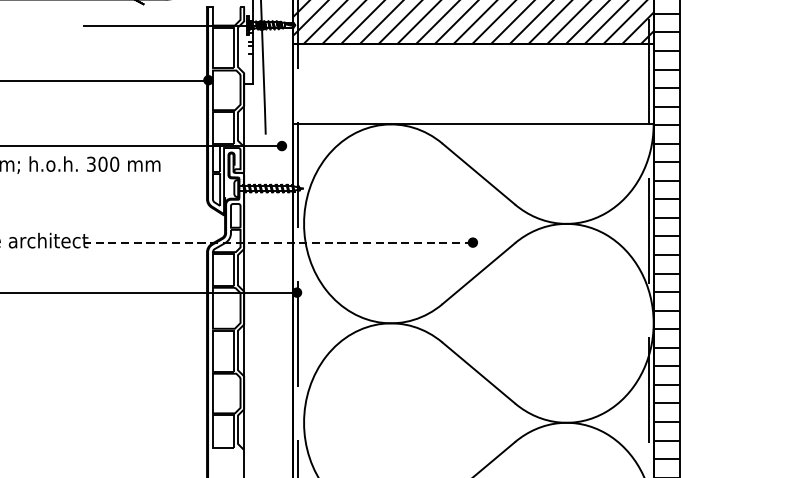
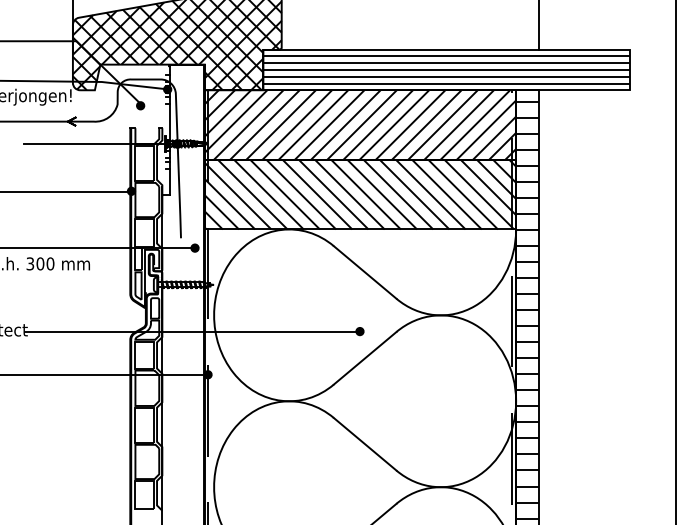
hatch: (473, 83) -> (360, 194), added
line: (279, 242) -> (192, 331), dashed -> solid

